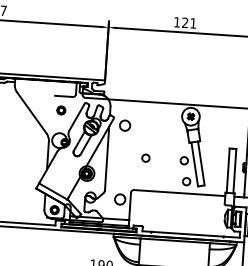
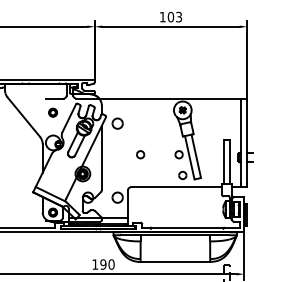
text: (188, 22) -> (174, 16), 121 -> 103

